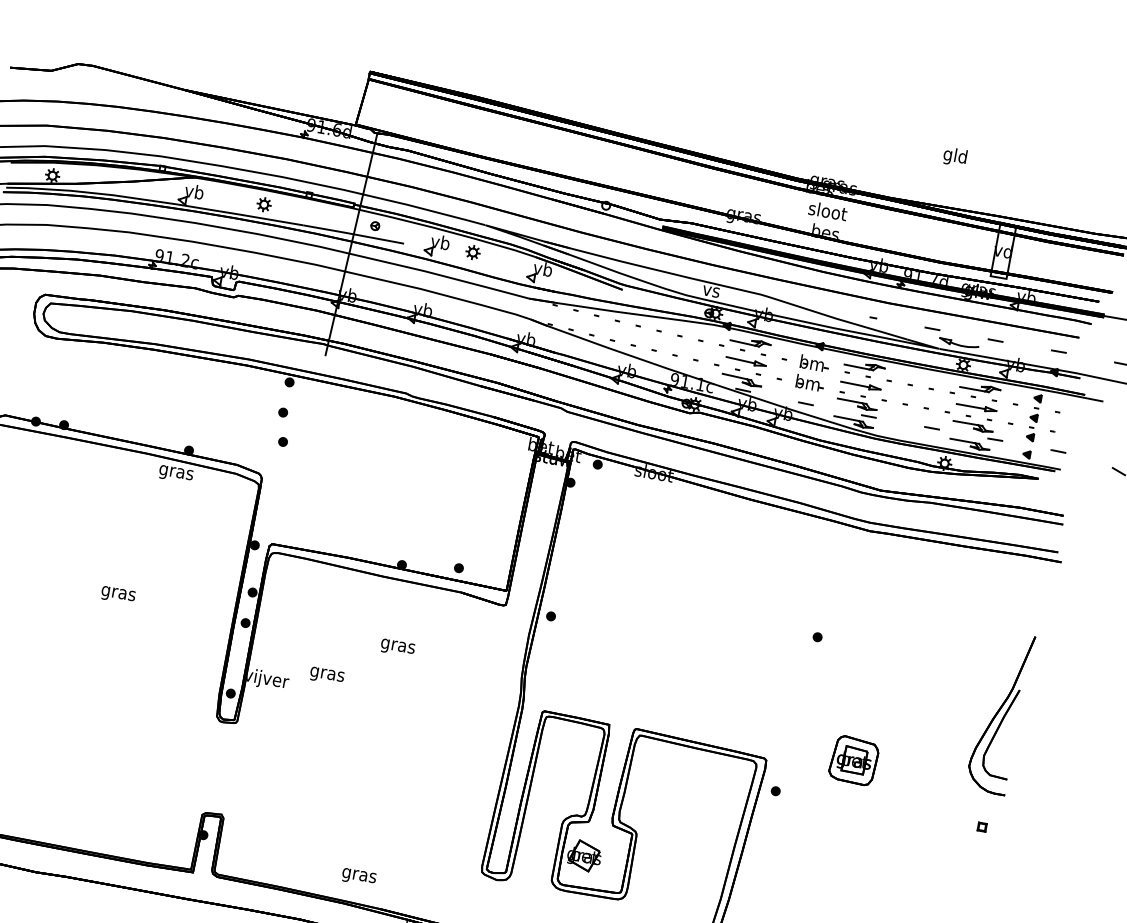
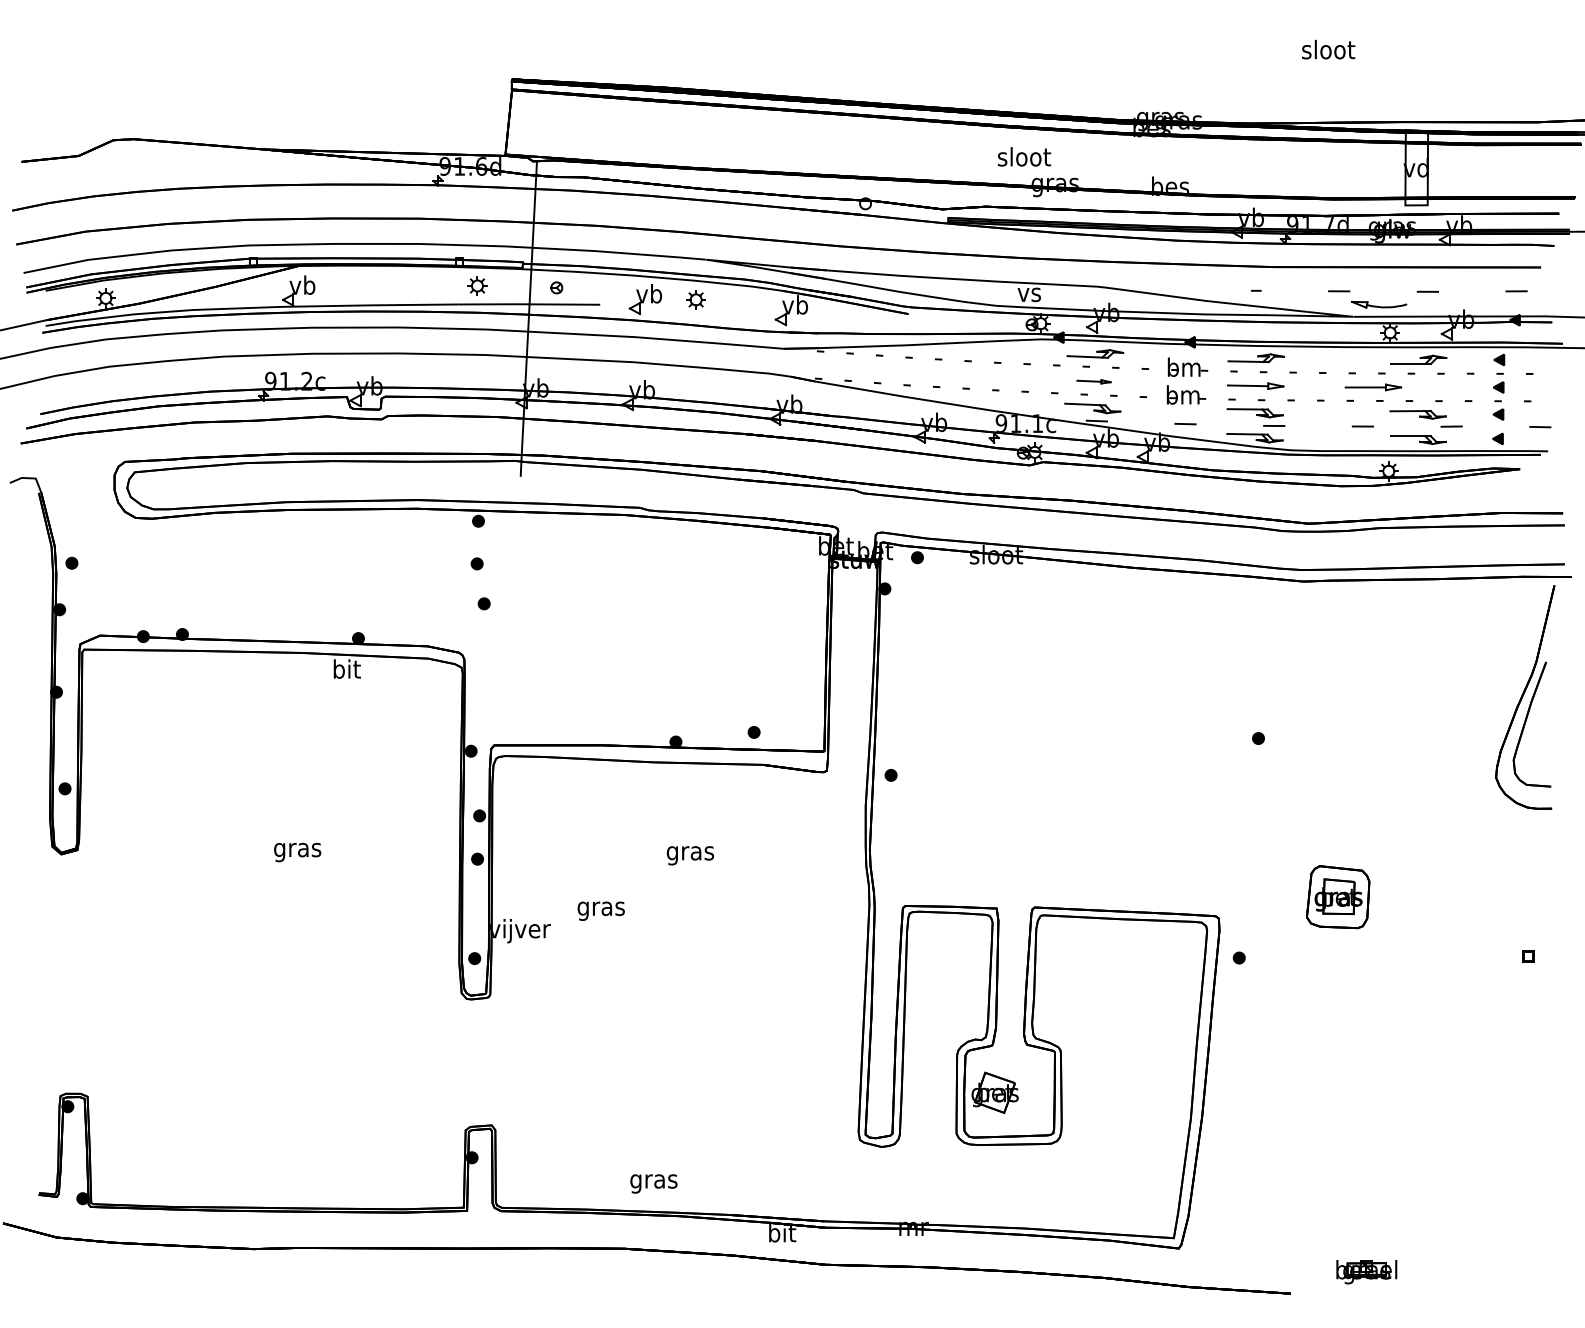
text: (955, 156) -> (1328, 51), gld -> sloot
part: (264, 204) -> (477, 285), moved
text: (828, 210) -> (1024, 156), moved
part: (745, 361) -> (1093, 381), size x0.6
part: (976, 407) -> (1373, 387), moved
text: (176, 472) -> (346, 671), gras -> bit
part: (1000, 712) -> (1525, 697), moved
text: (358, 876) -> (653, 1183), moved

